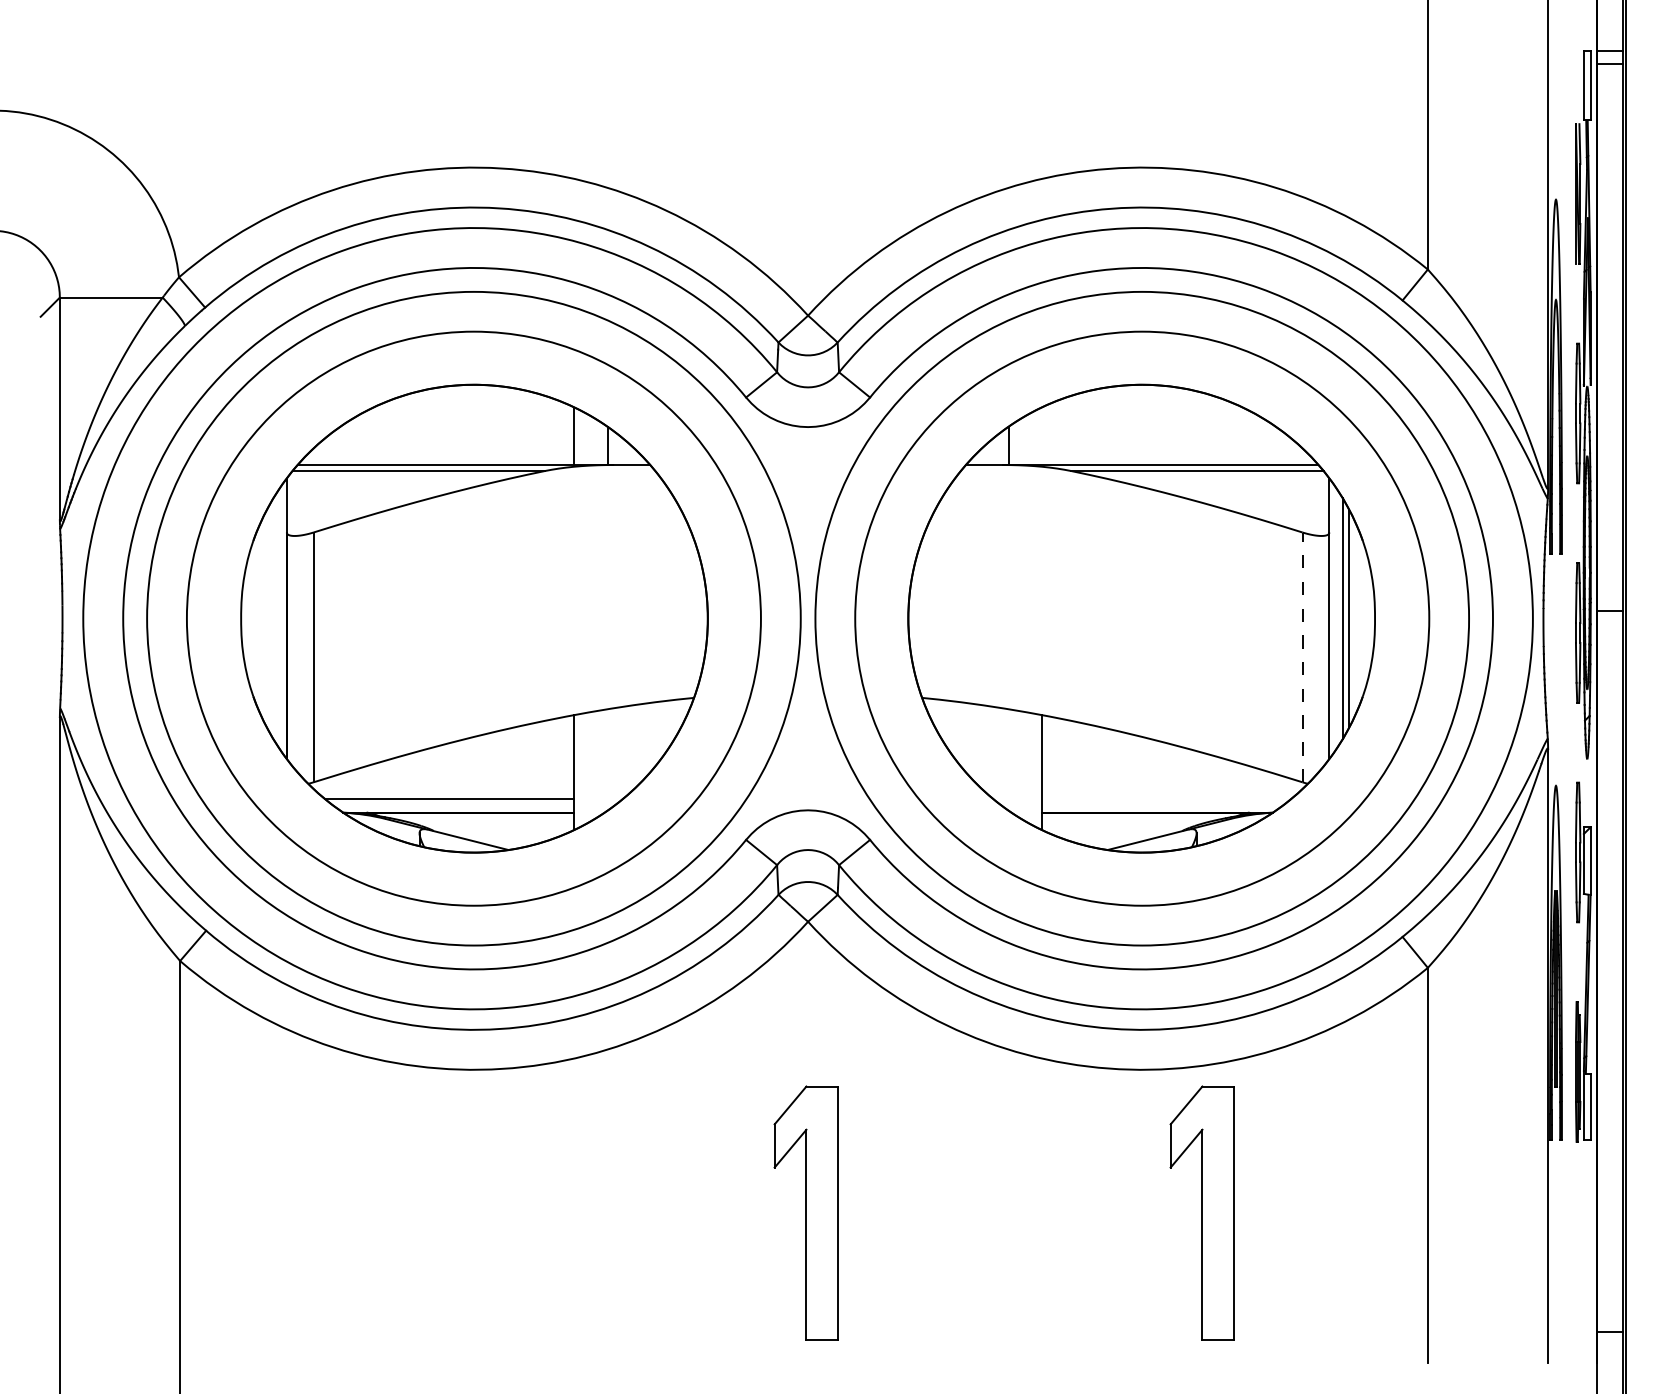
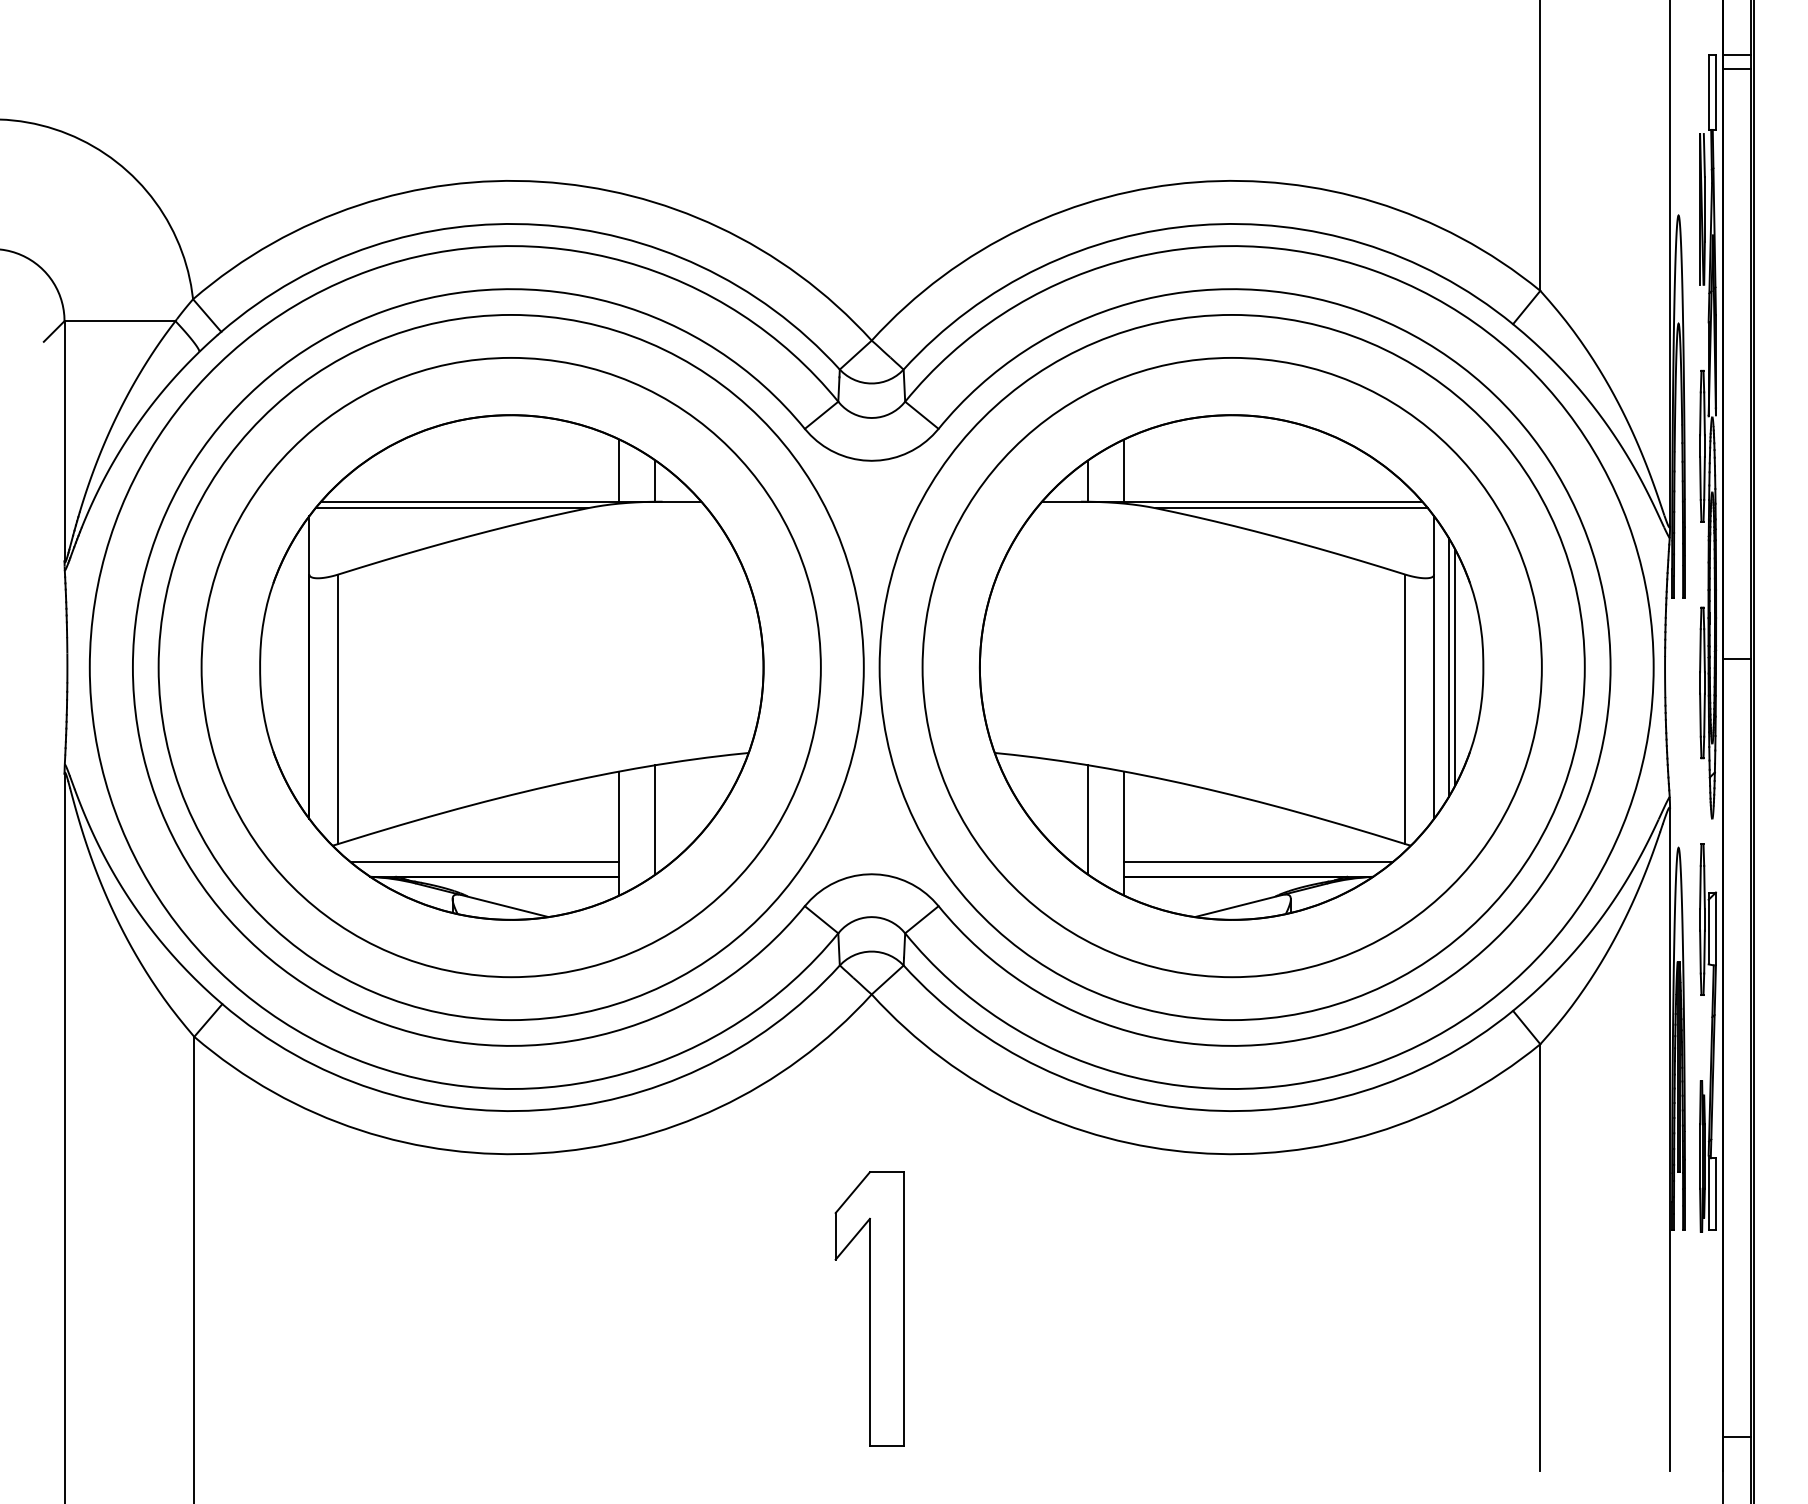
line: (1042, 436) -> (1124, 470), added
line: (1302, 657) -> (1405, 709), dashed -> solid
line: (607, 759) -> (655, 819), added
line: (1008, 759) -> (1087, 819), added
line: (1166, 799) -> (1258, 862), added
part: (1201, 1212) -> (1296, 1308), removed

